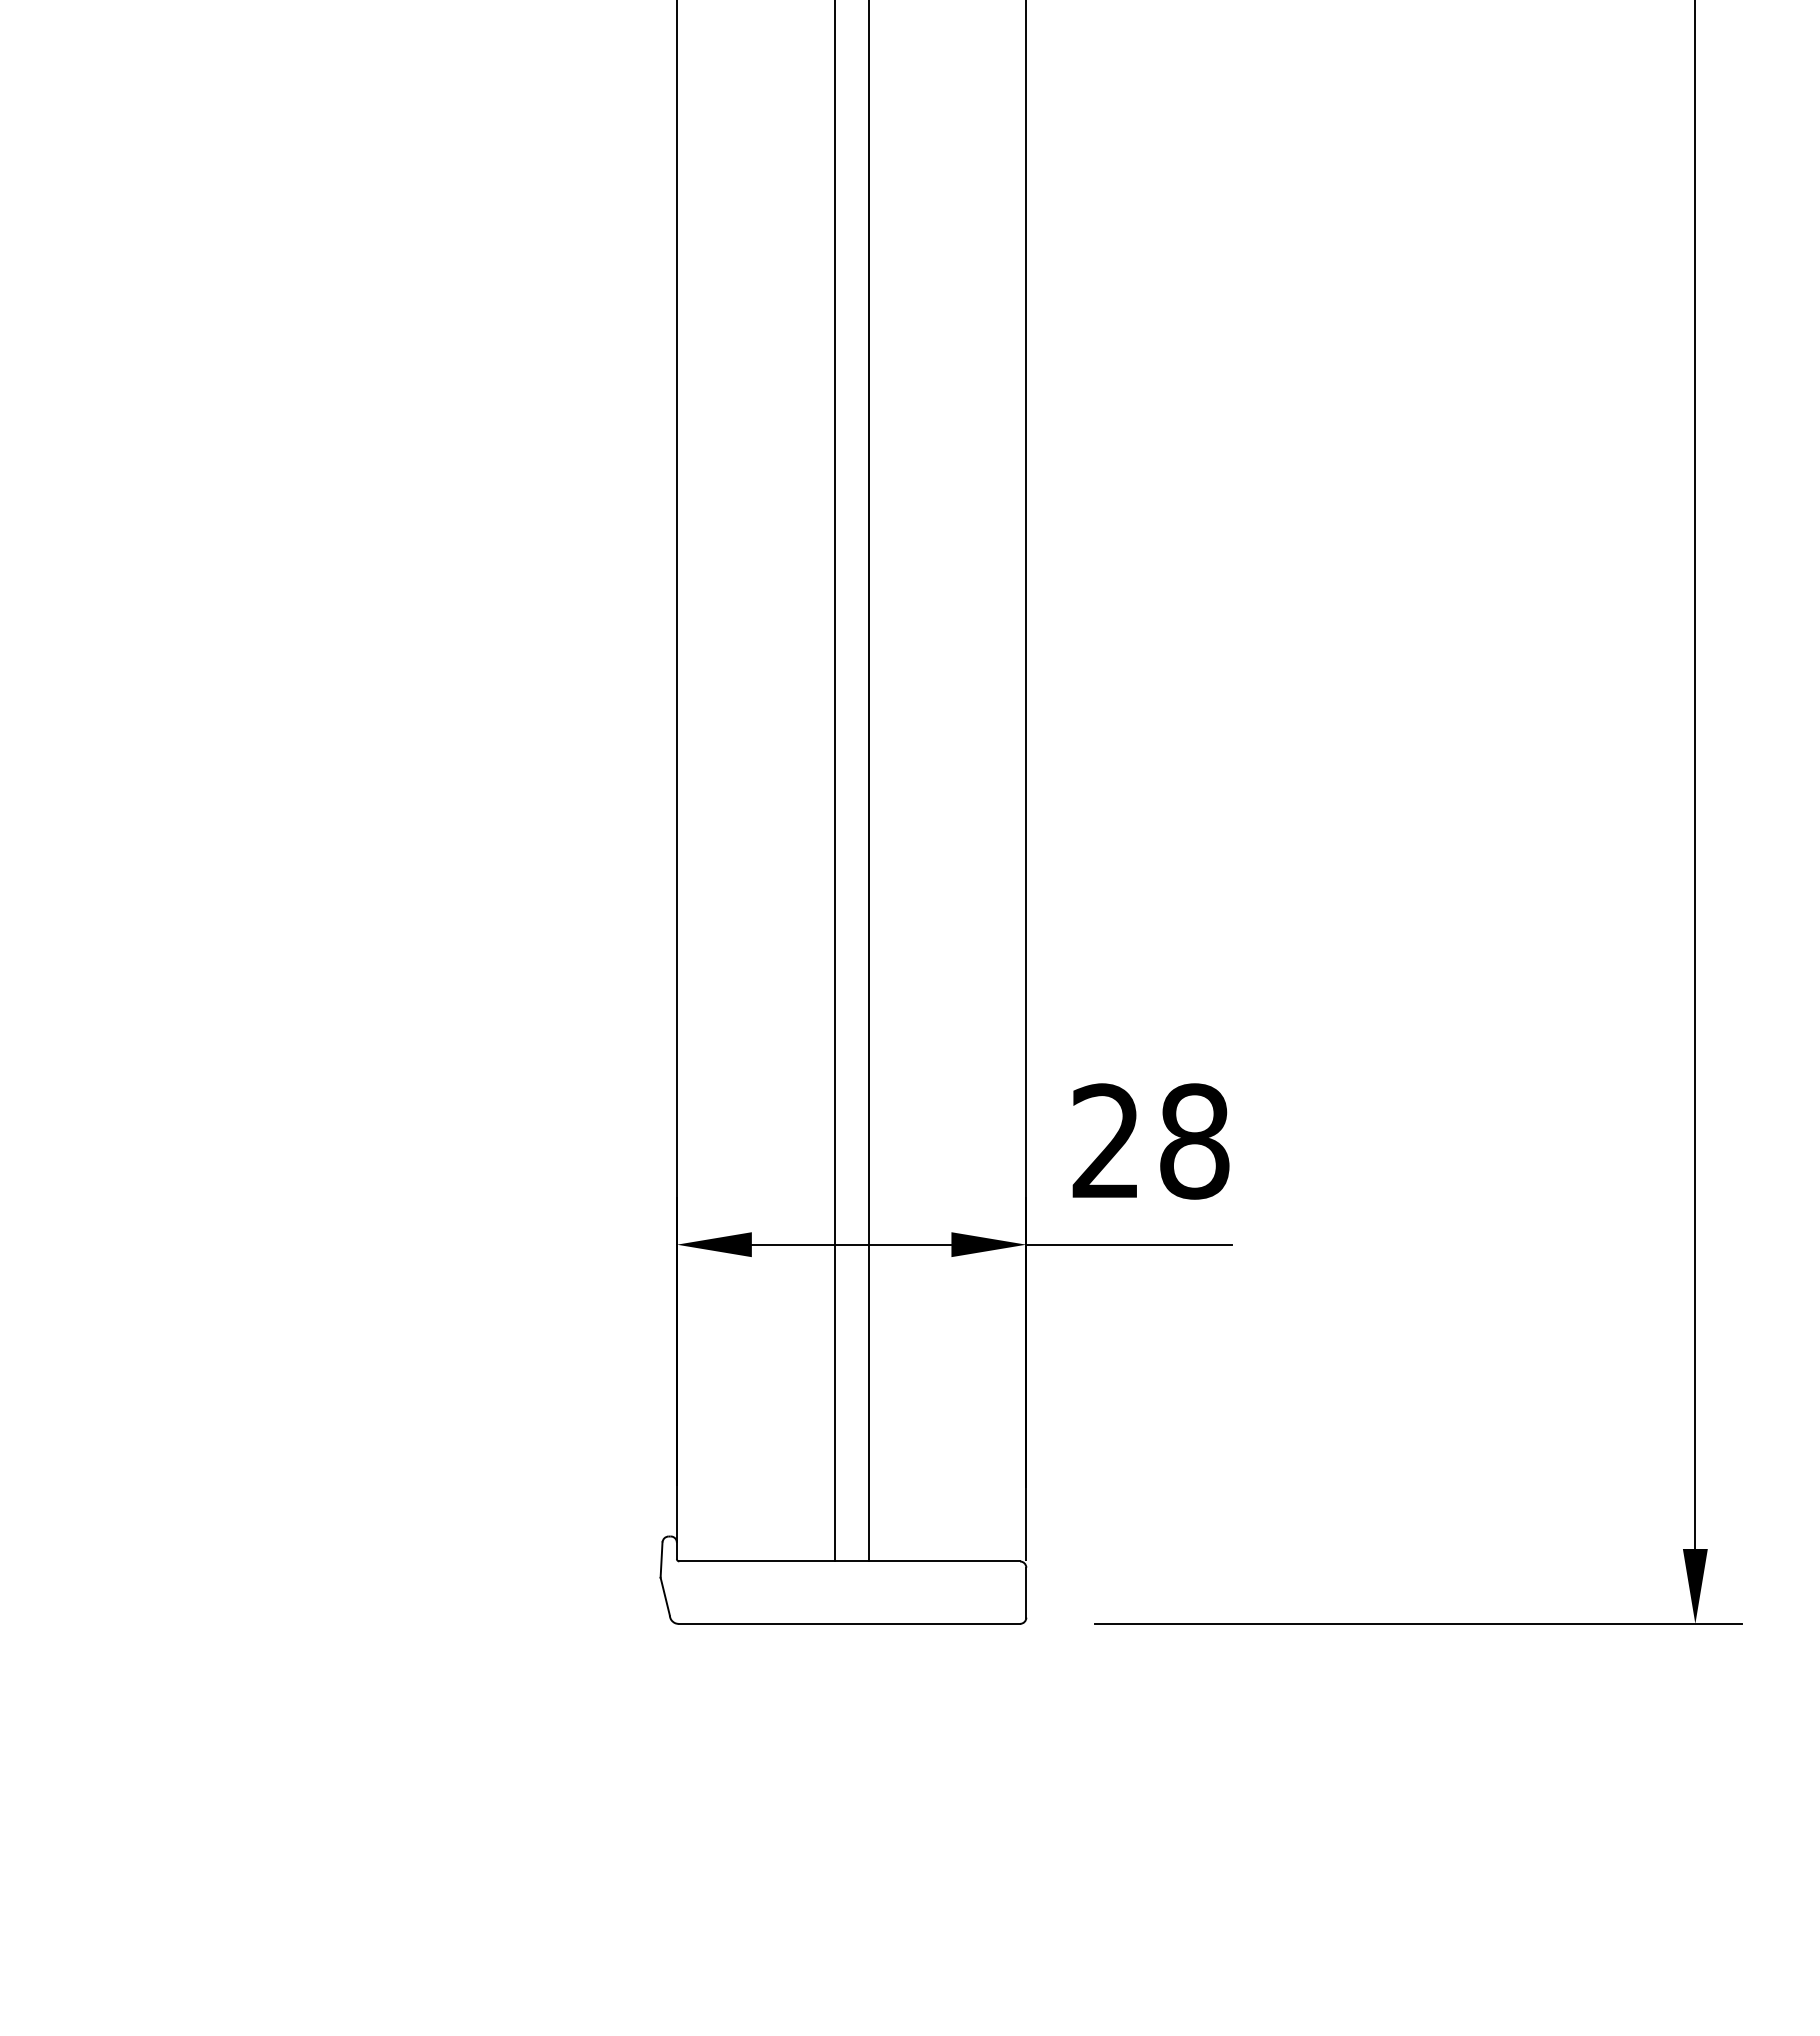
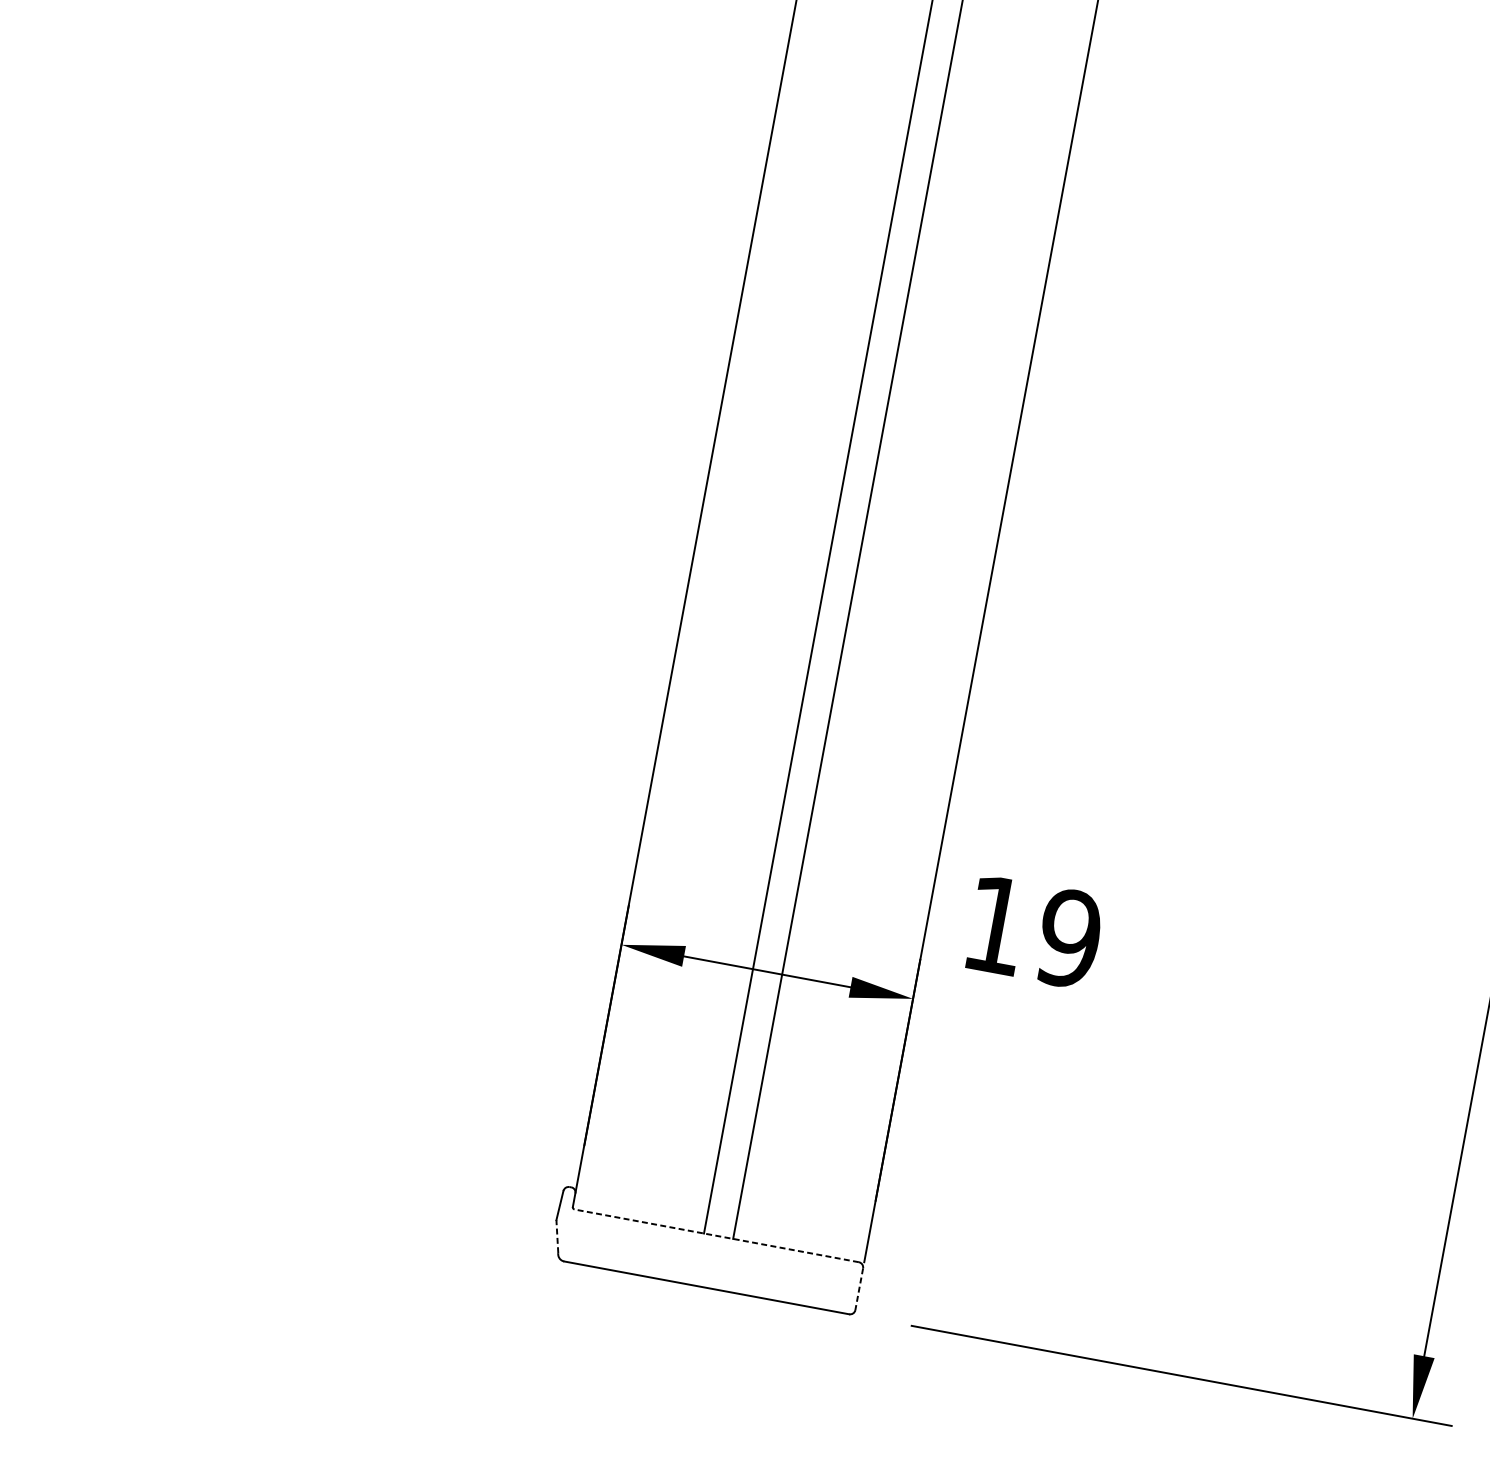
text: (1150, 1141) -> (1032, 931), 28 -> 19
line: (1129, 1244) -> (999, 1014), removed
line: (849, 1561) -> (716, 1235), solid -> dashed
line: (1026, 1592) -> (859, 1289), solid -> dashed
line: (665, 1596) -> (557, 1236), solid -> dashed

